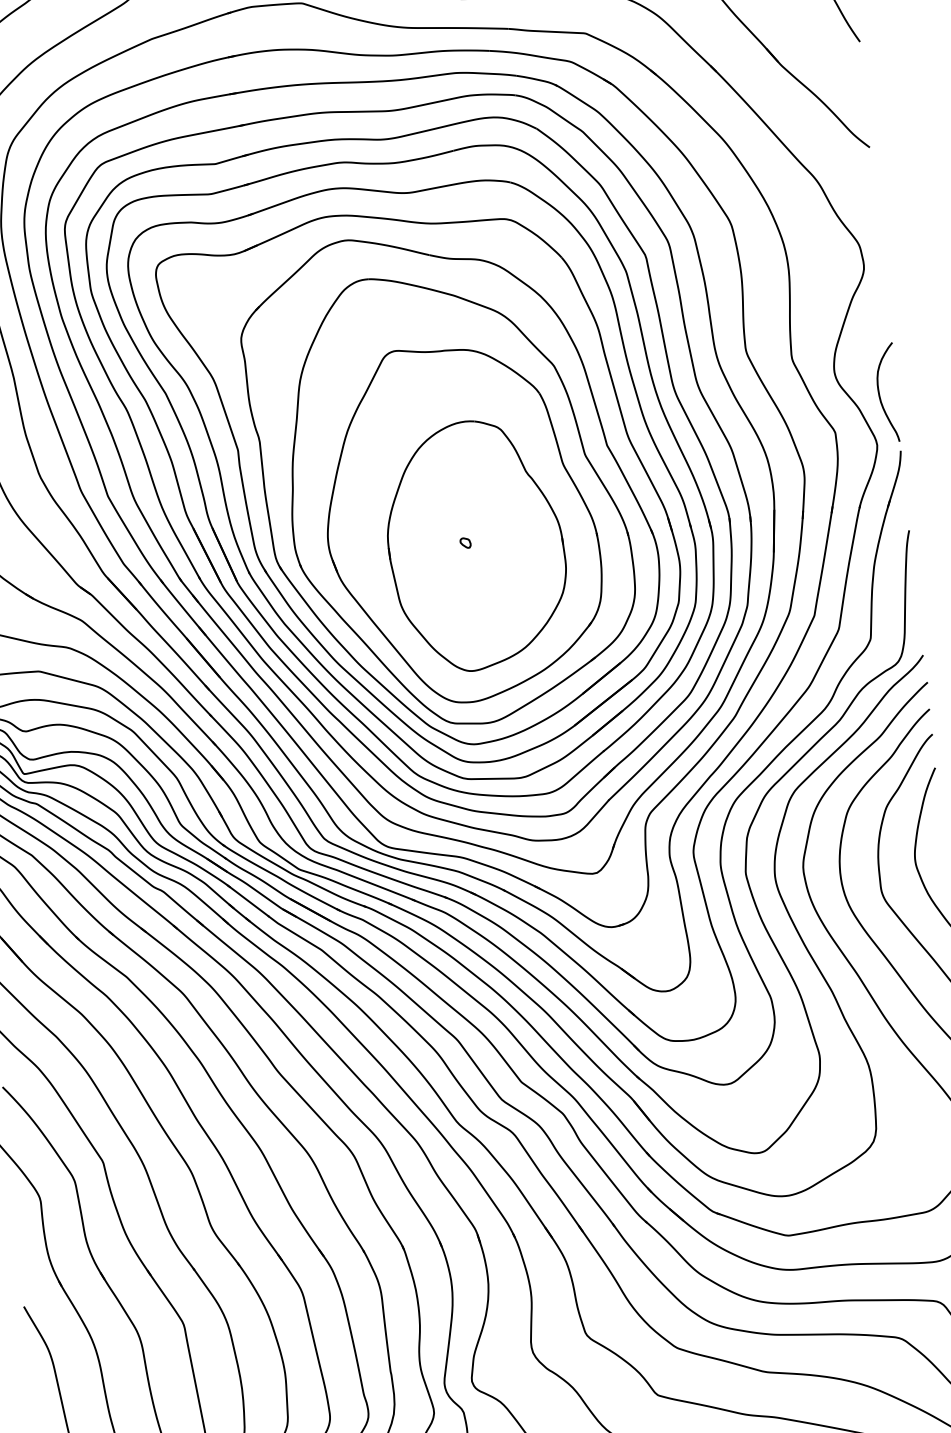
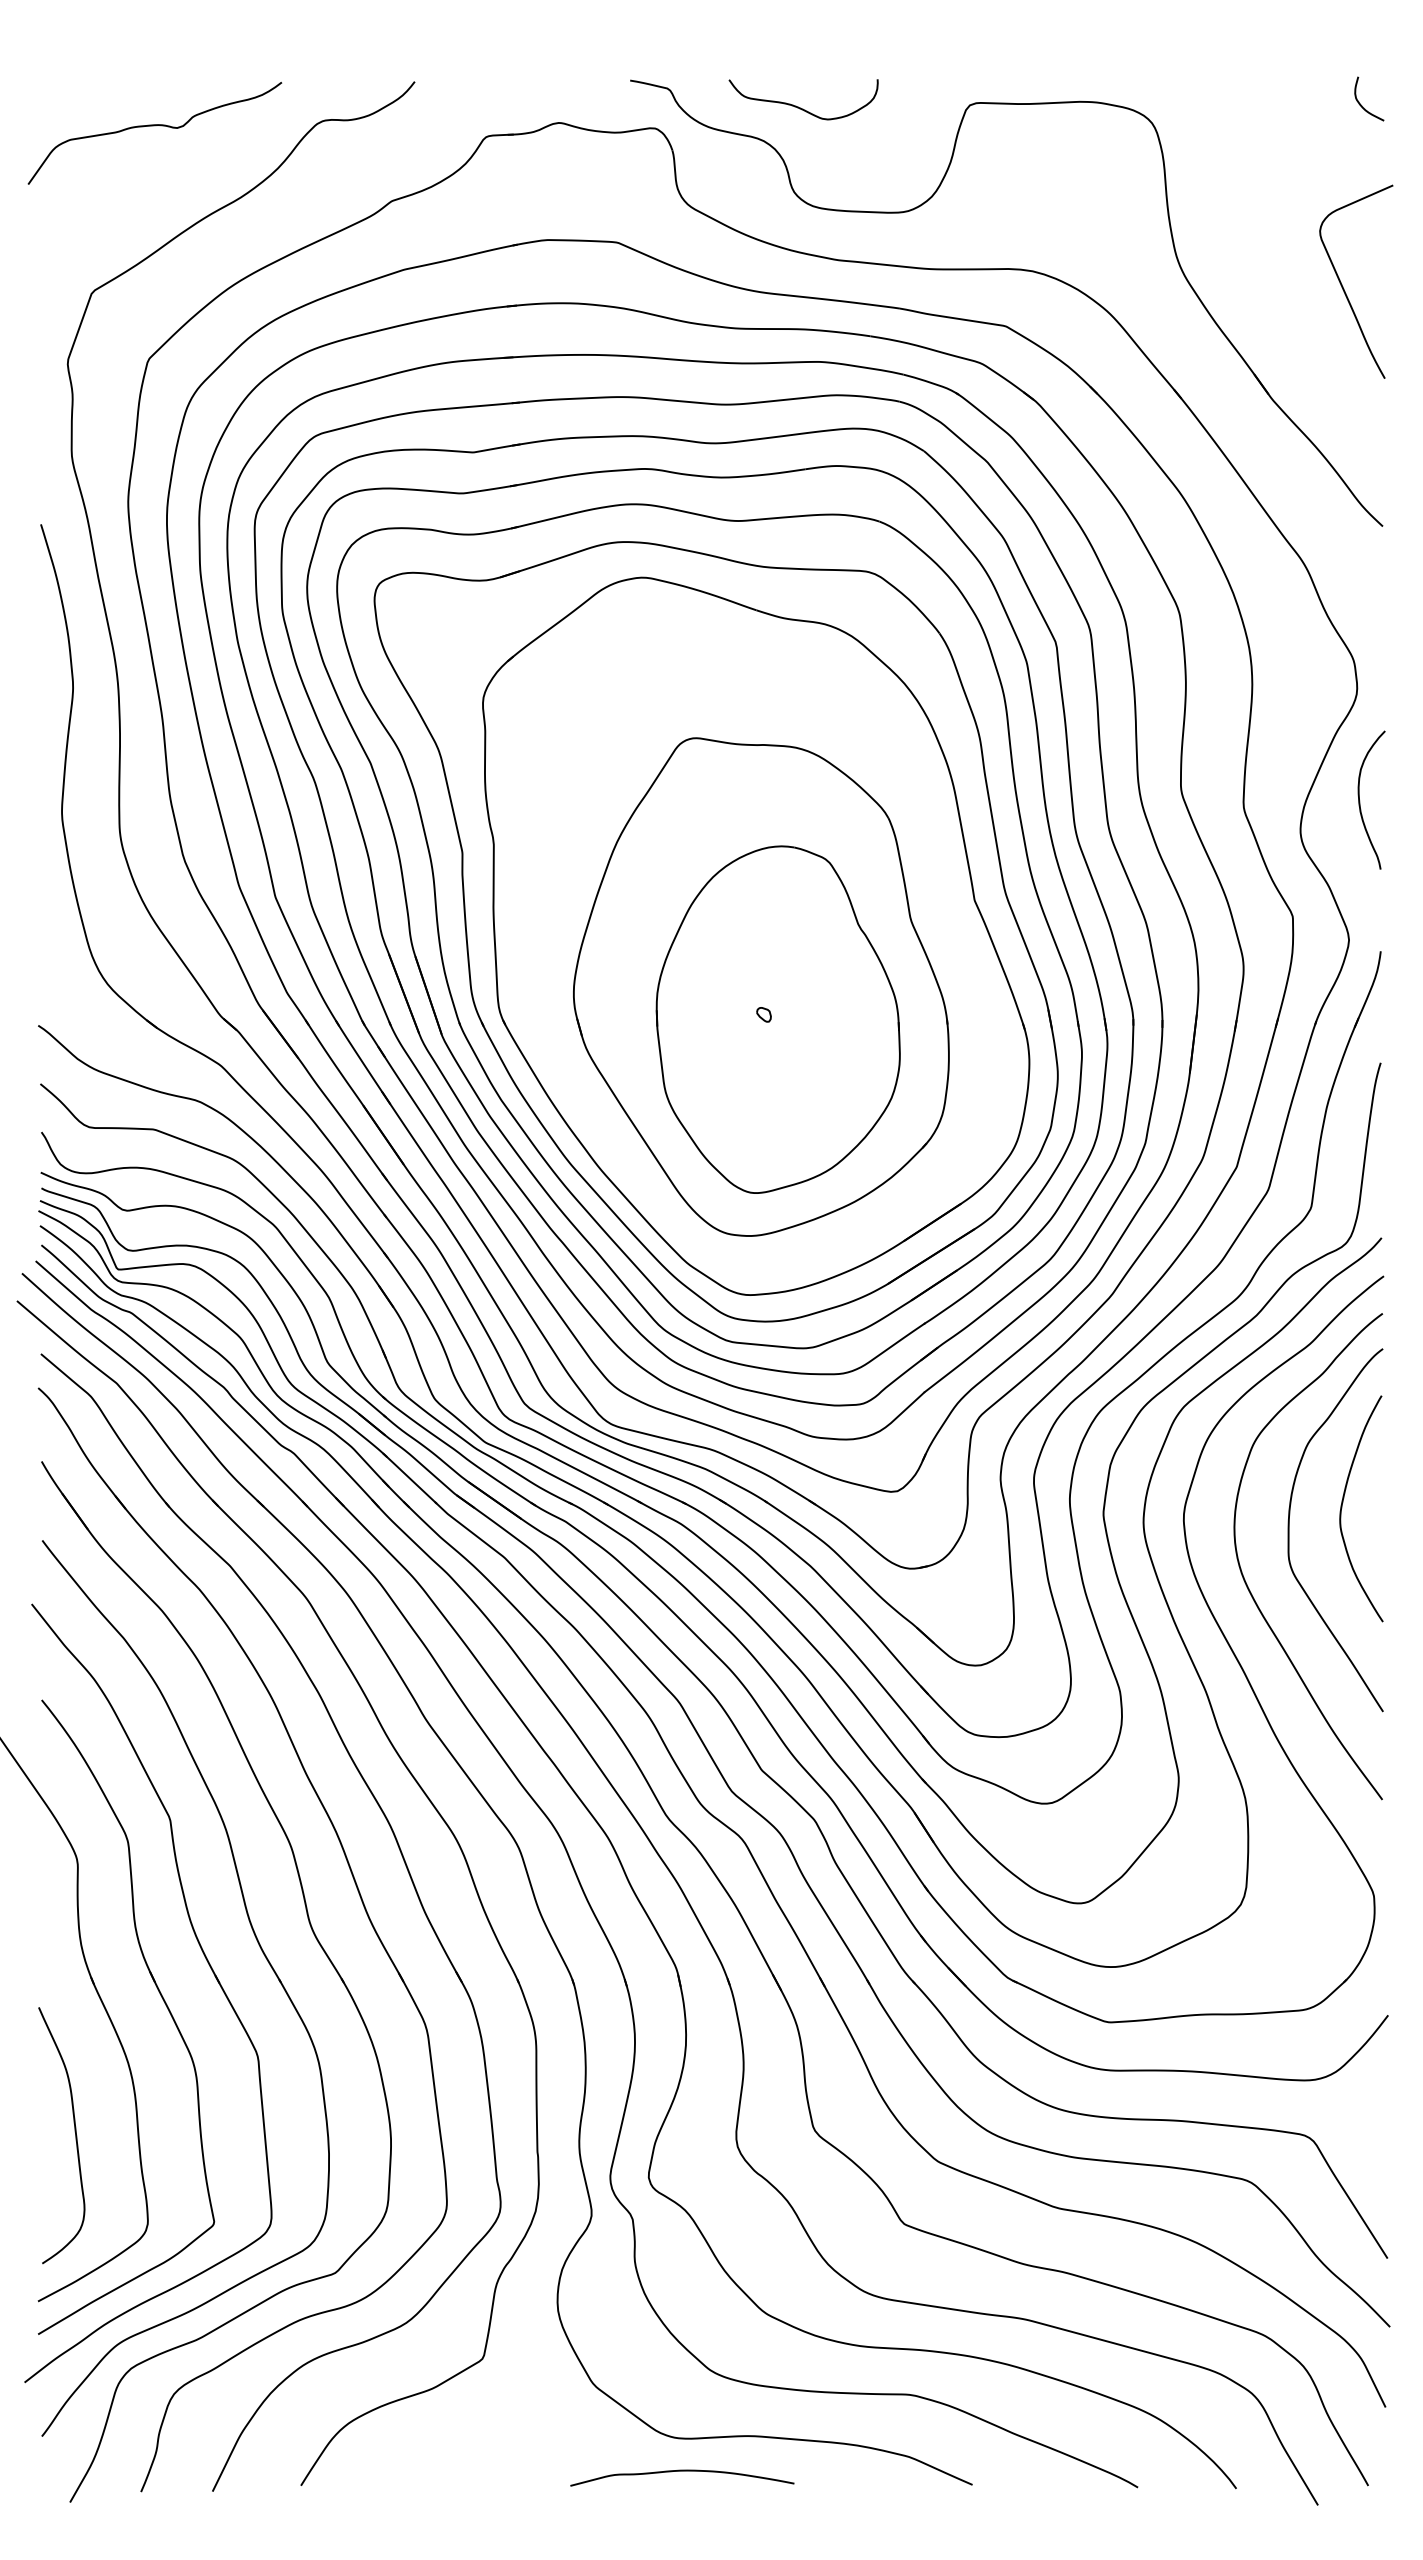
curve: (880, 394) -> (1360, 801), moved
part: (457, 497) -> (759, 950), removed

